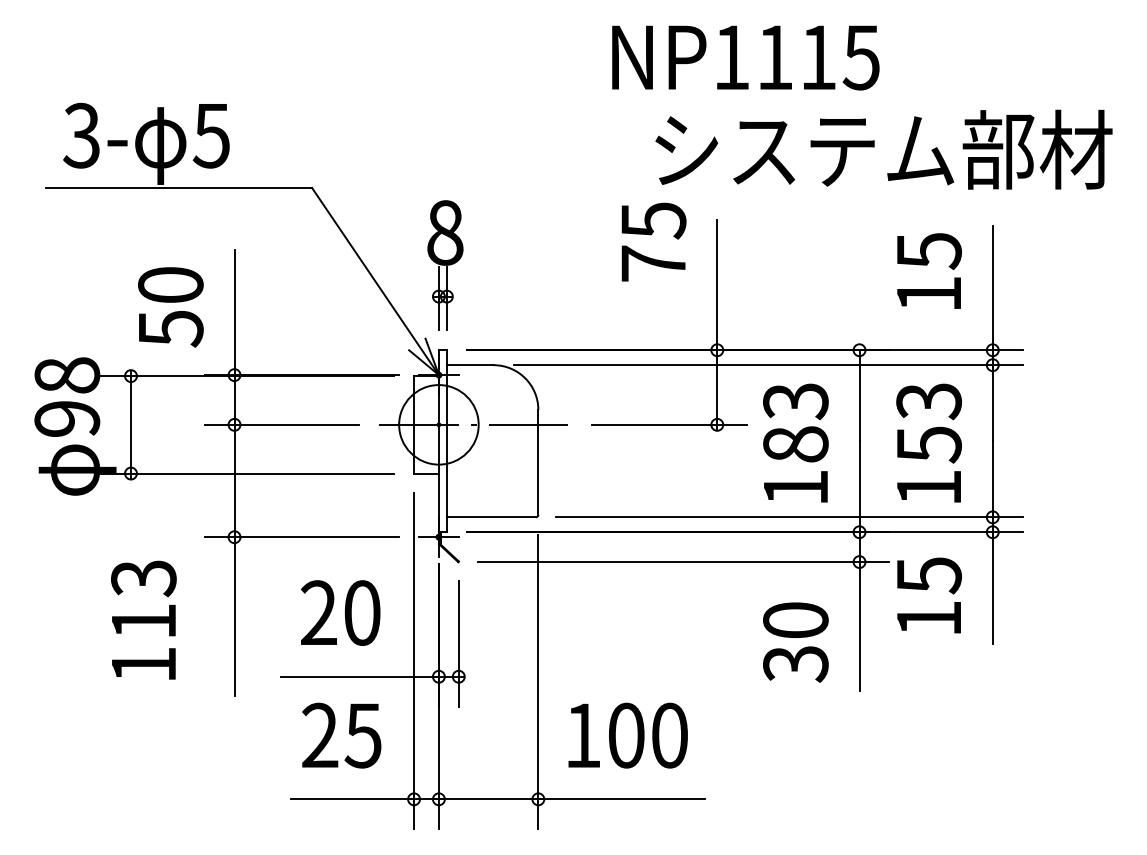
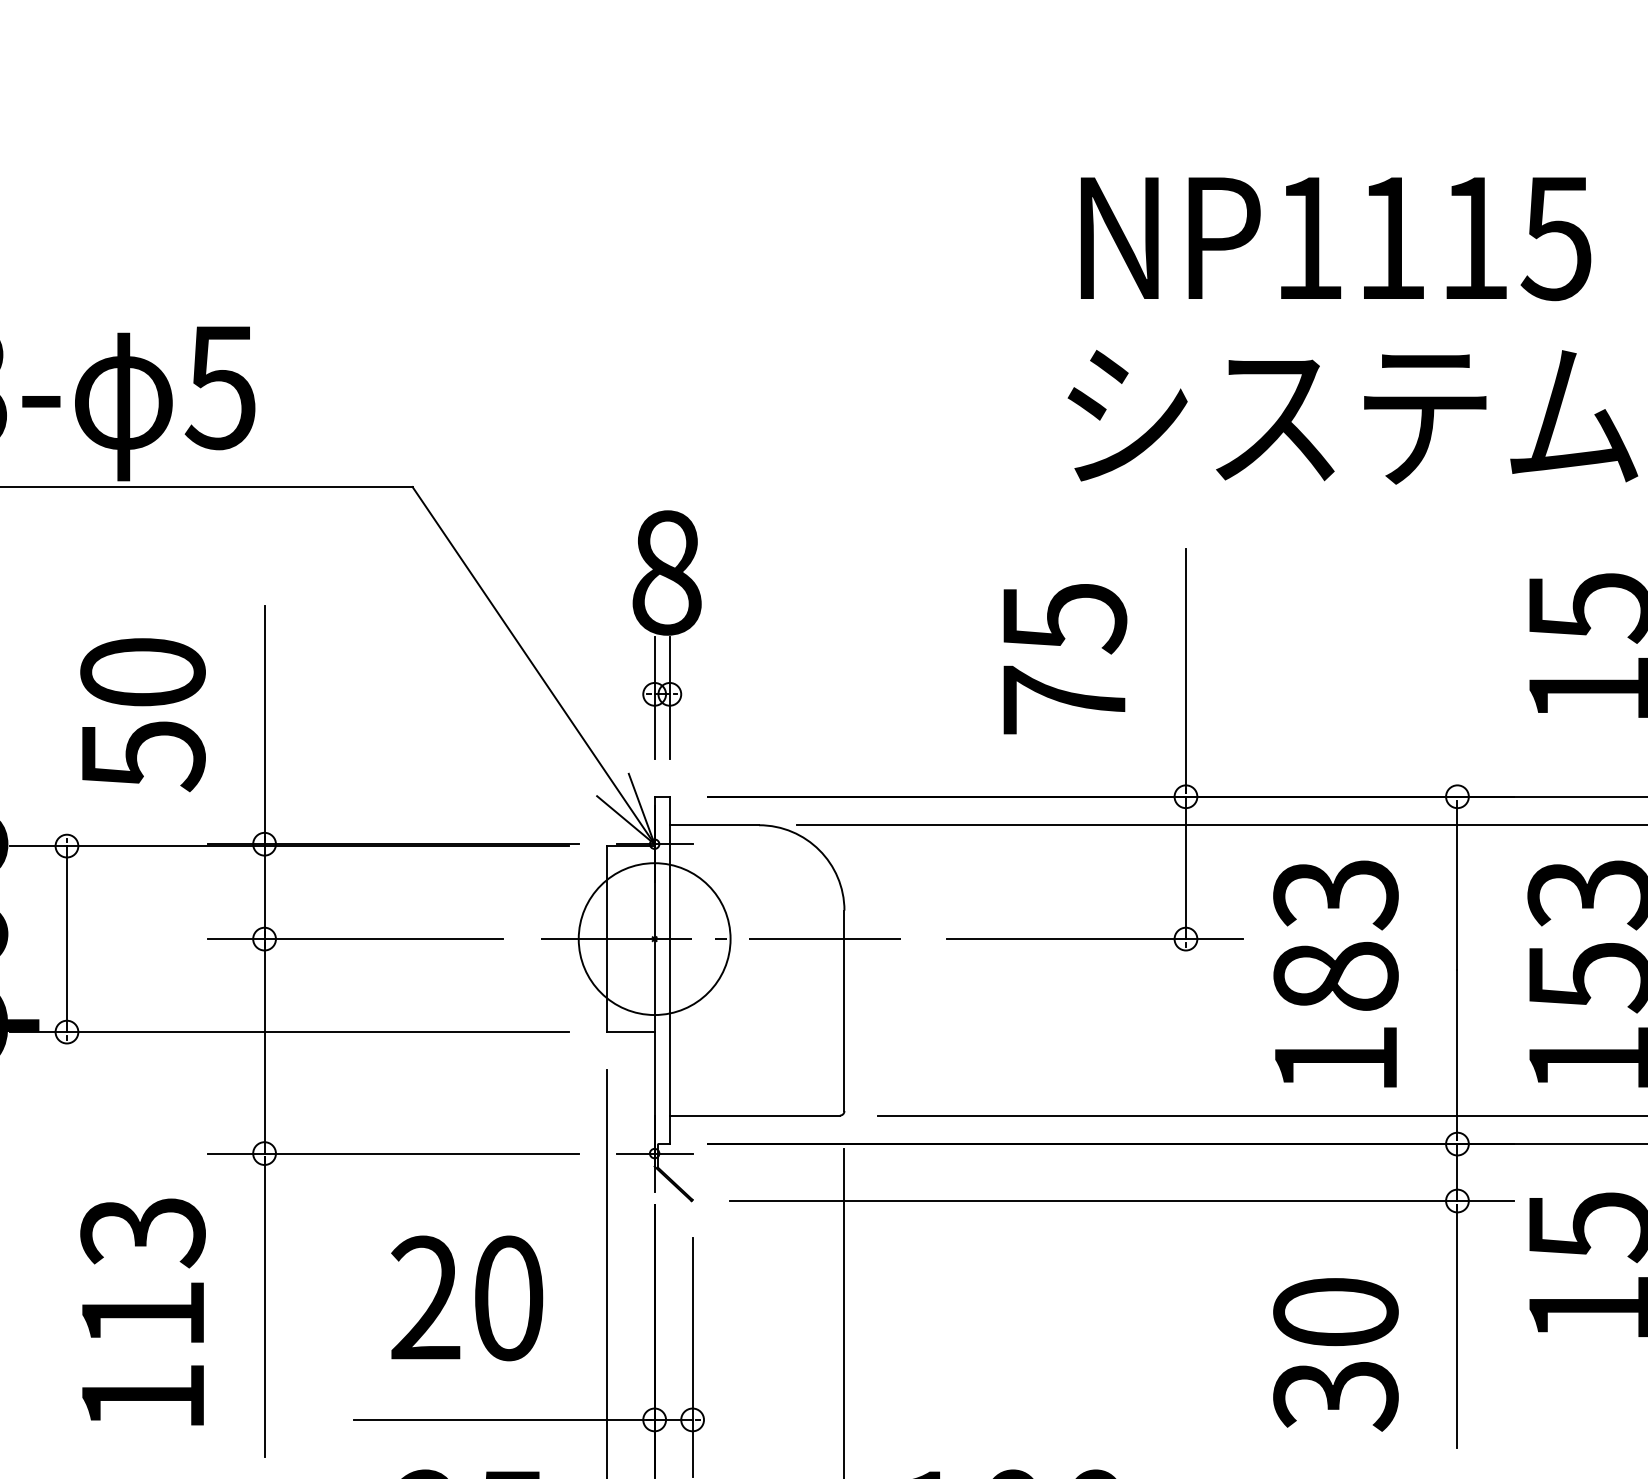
text: (745, 57) -> (1335, 237), moved
text: (653, 241) -> (1064, 657), moved
text: (143, 619) -> (142, 1310), moved

